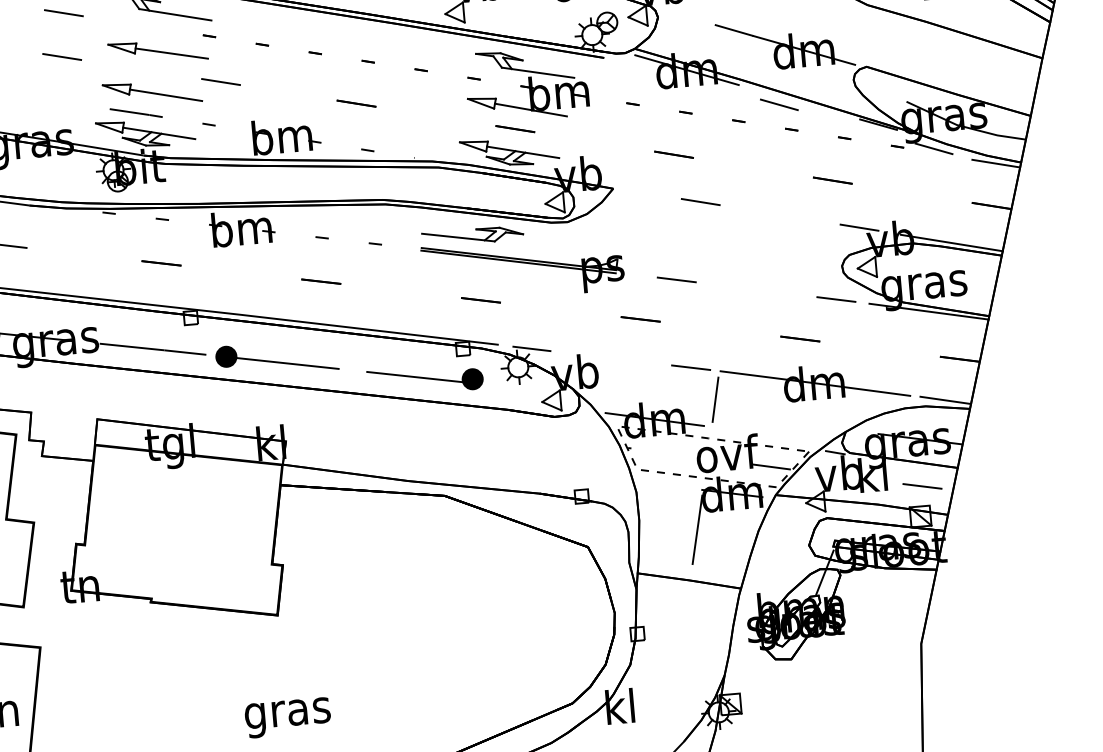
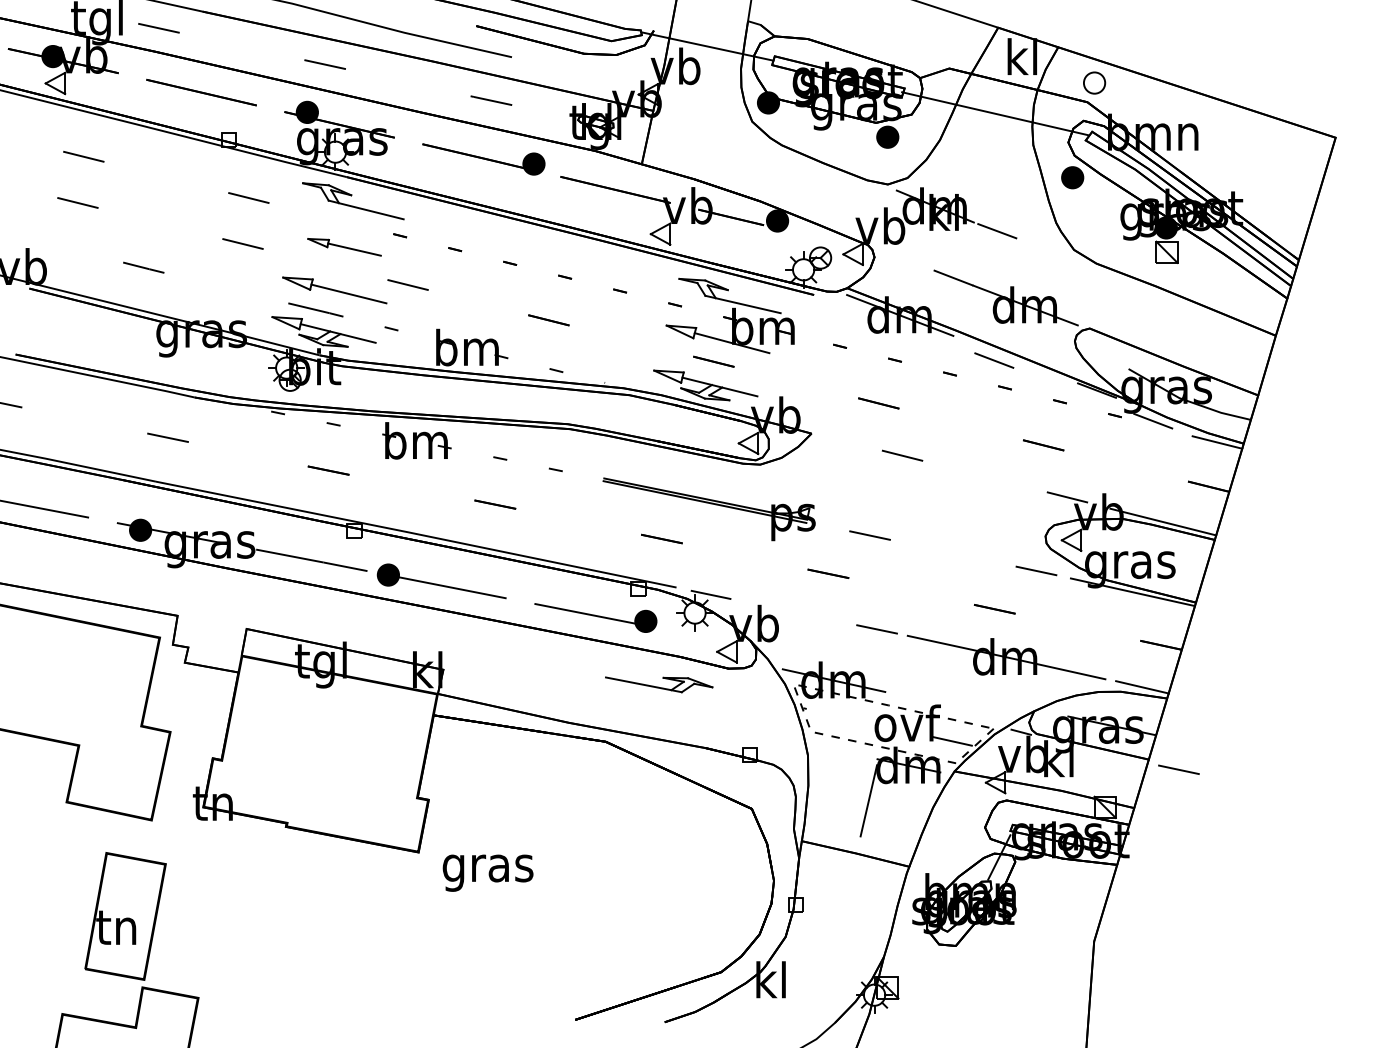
part: (158, 51) -> (344, 247), size x0.7
part: (473, 235) -> (659, 684), moved
line: (715, 399) -> (899, 665), removed
line: (922, 486) -> (1178, 769), moved
text: (287, 717) -> (487, 872), moved

